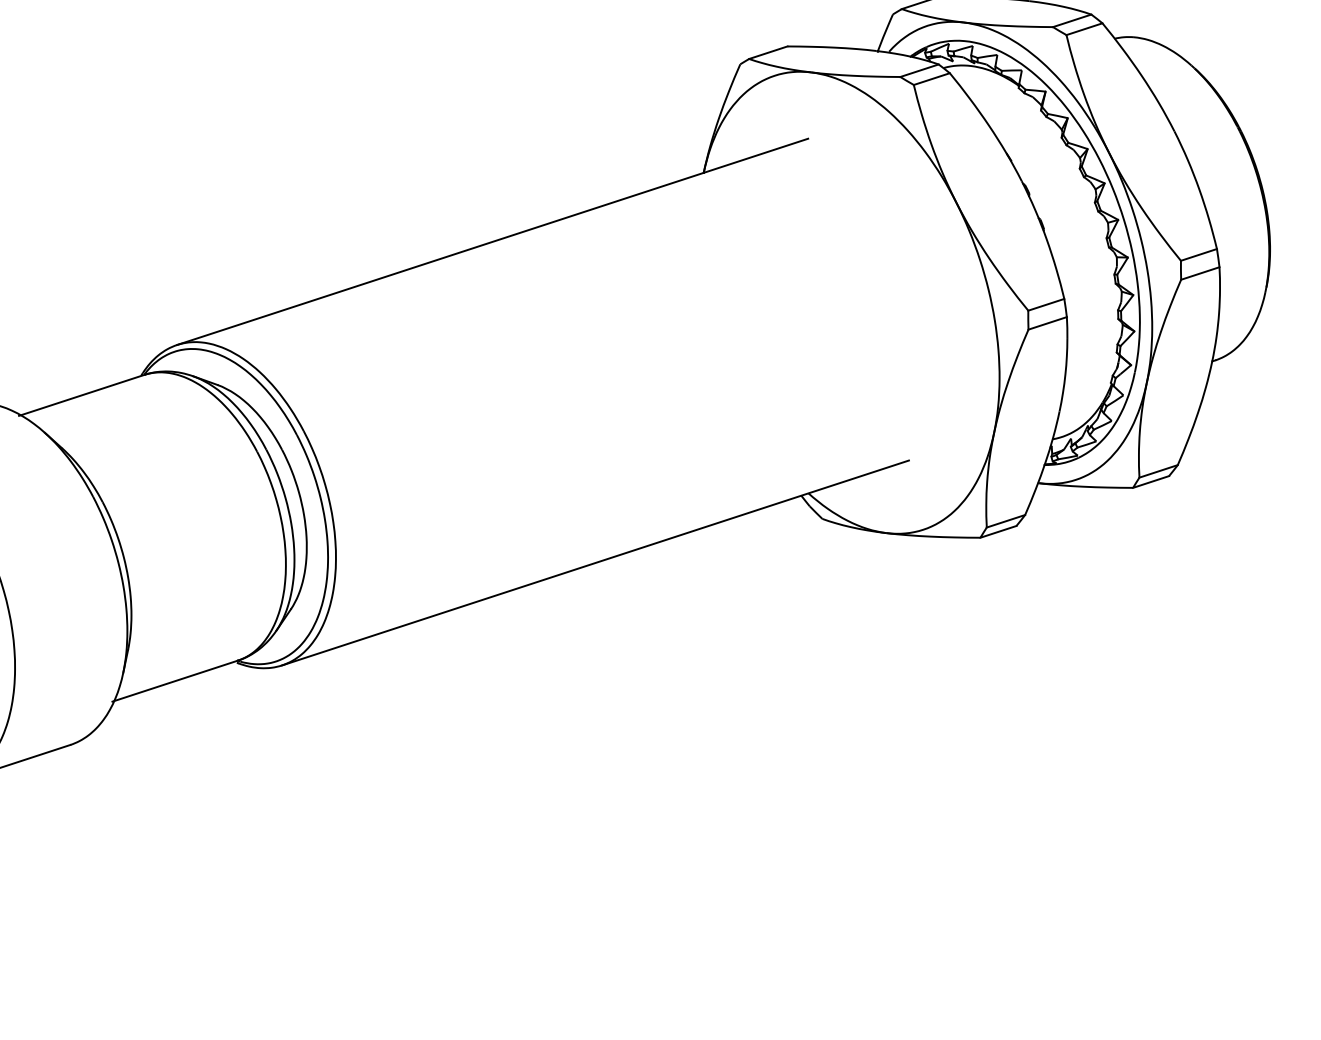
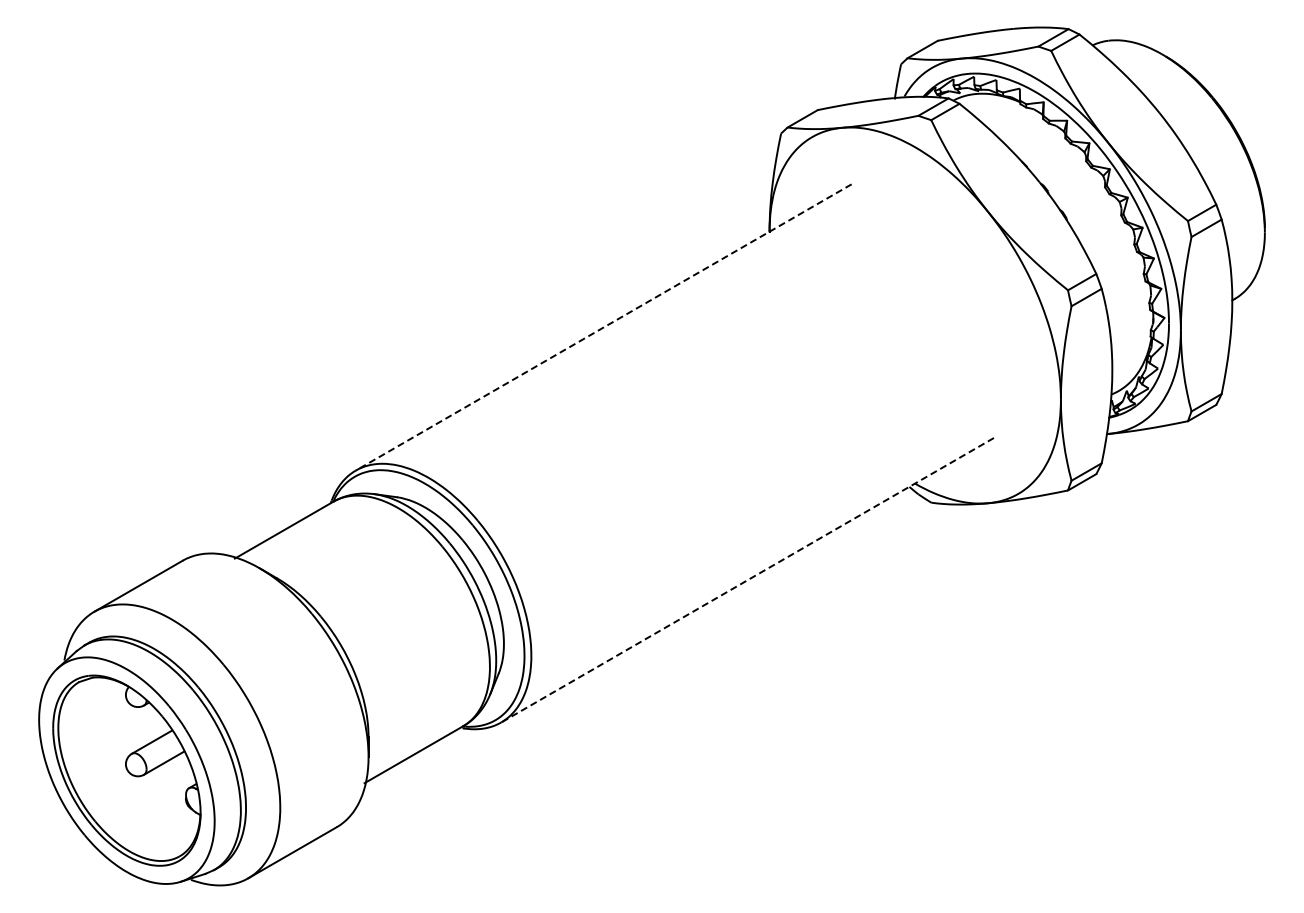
line: (492, 241) -> (603, 327), solid -> dashed
line: (595, 563) -> (747, 580), solid -> dashed

